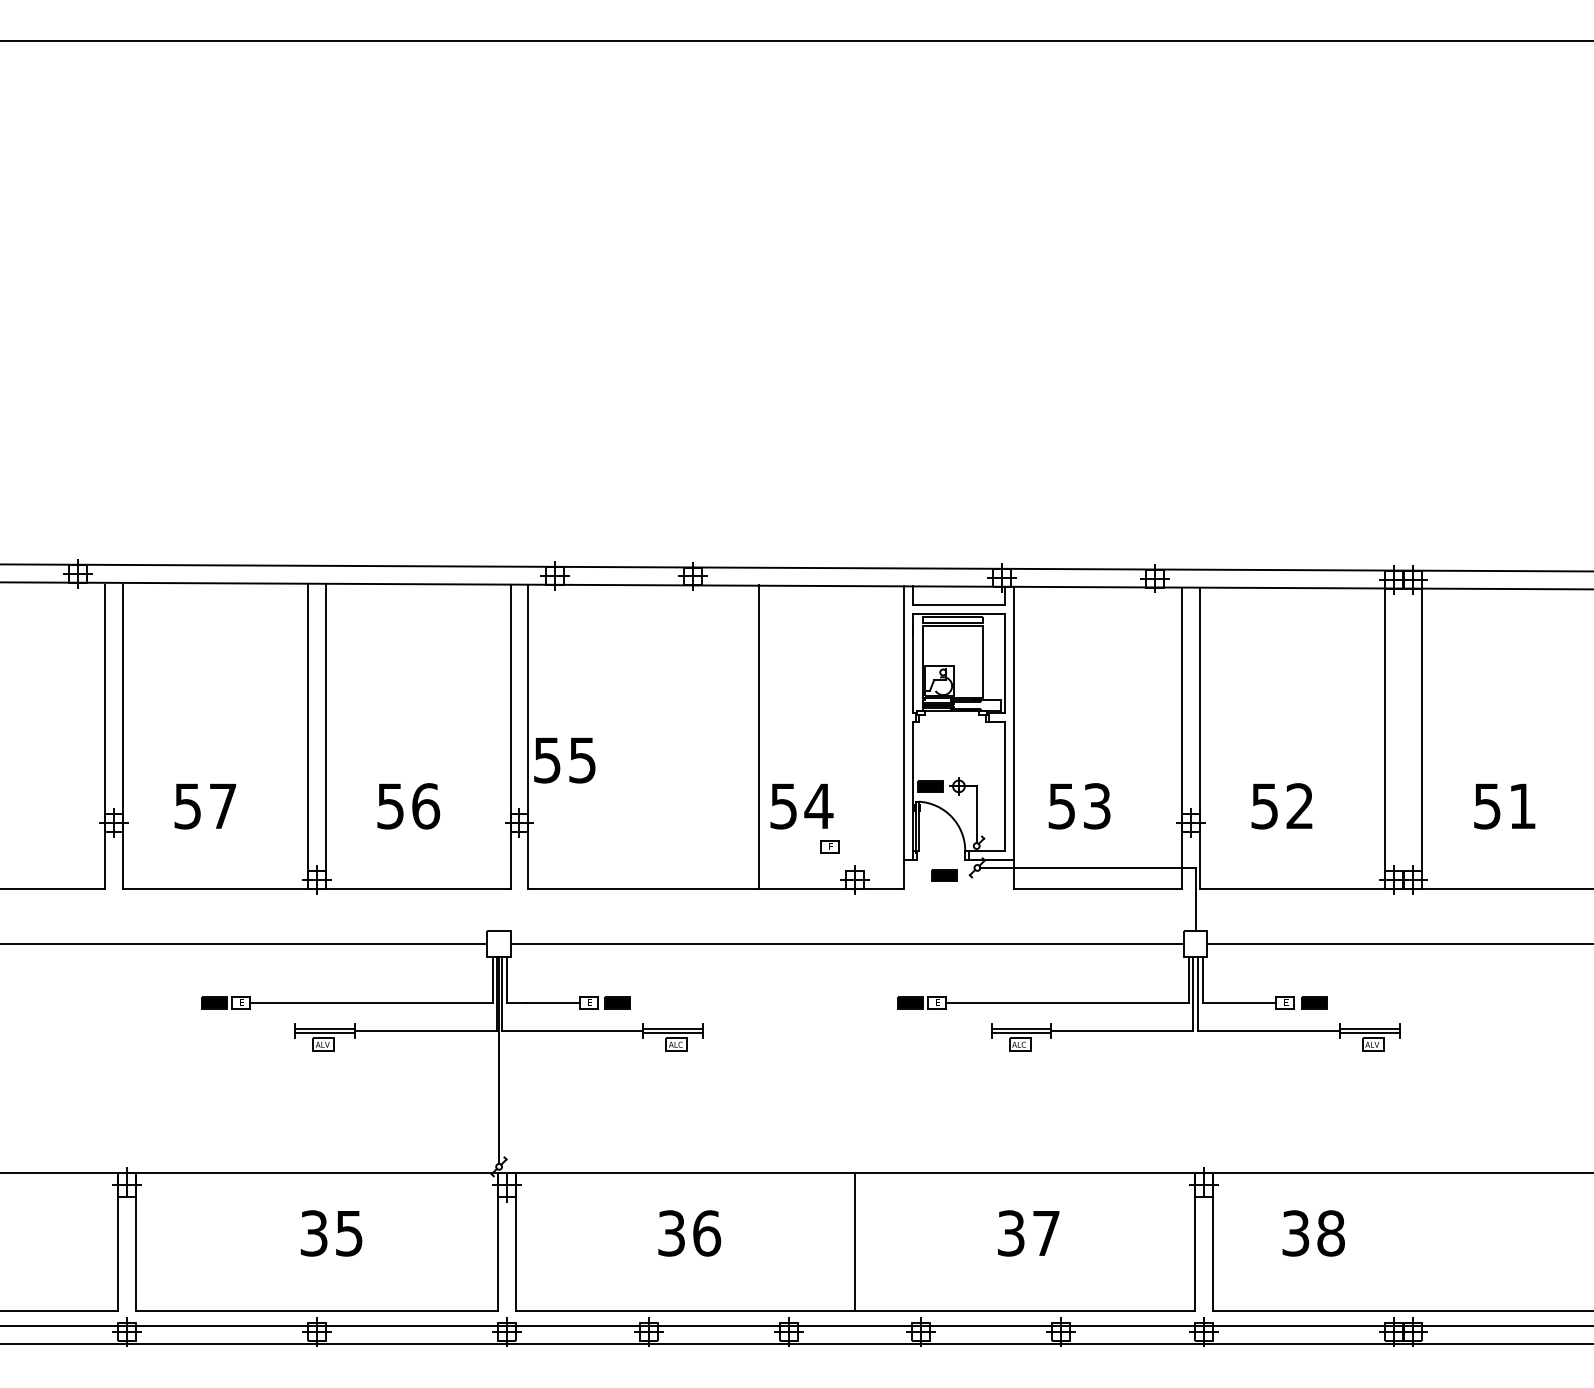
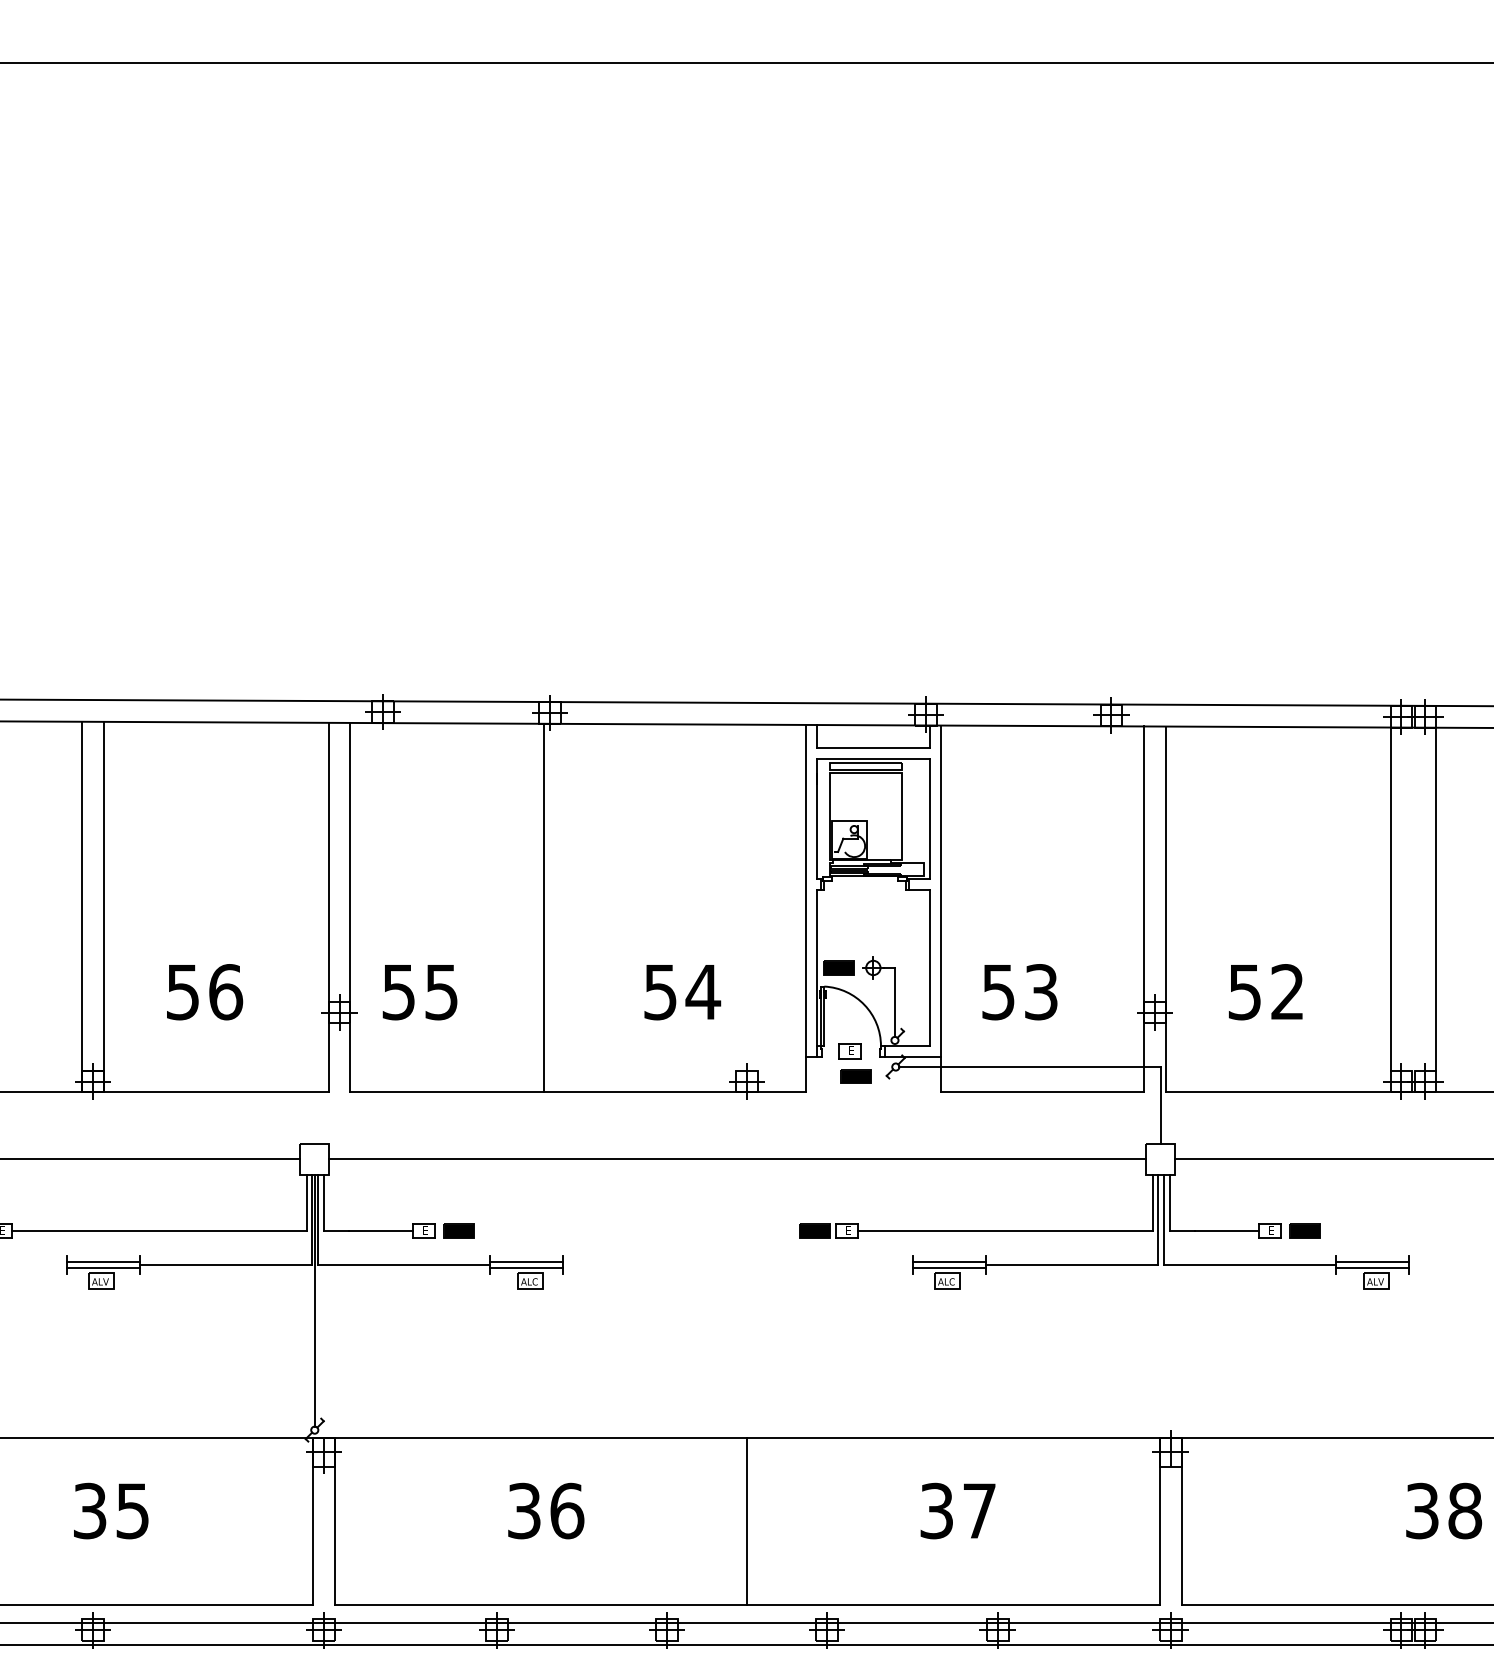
line: (759, 736) -> (544, 907), moved
text: (564, 760) -> (419, 992), moved
part: (829, 846) -> (849, 1050), moved
text: (1313, 1233) -> (1443, 1511), moved

